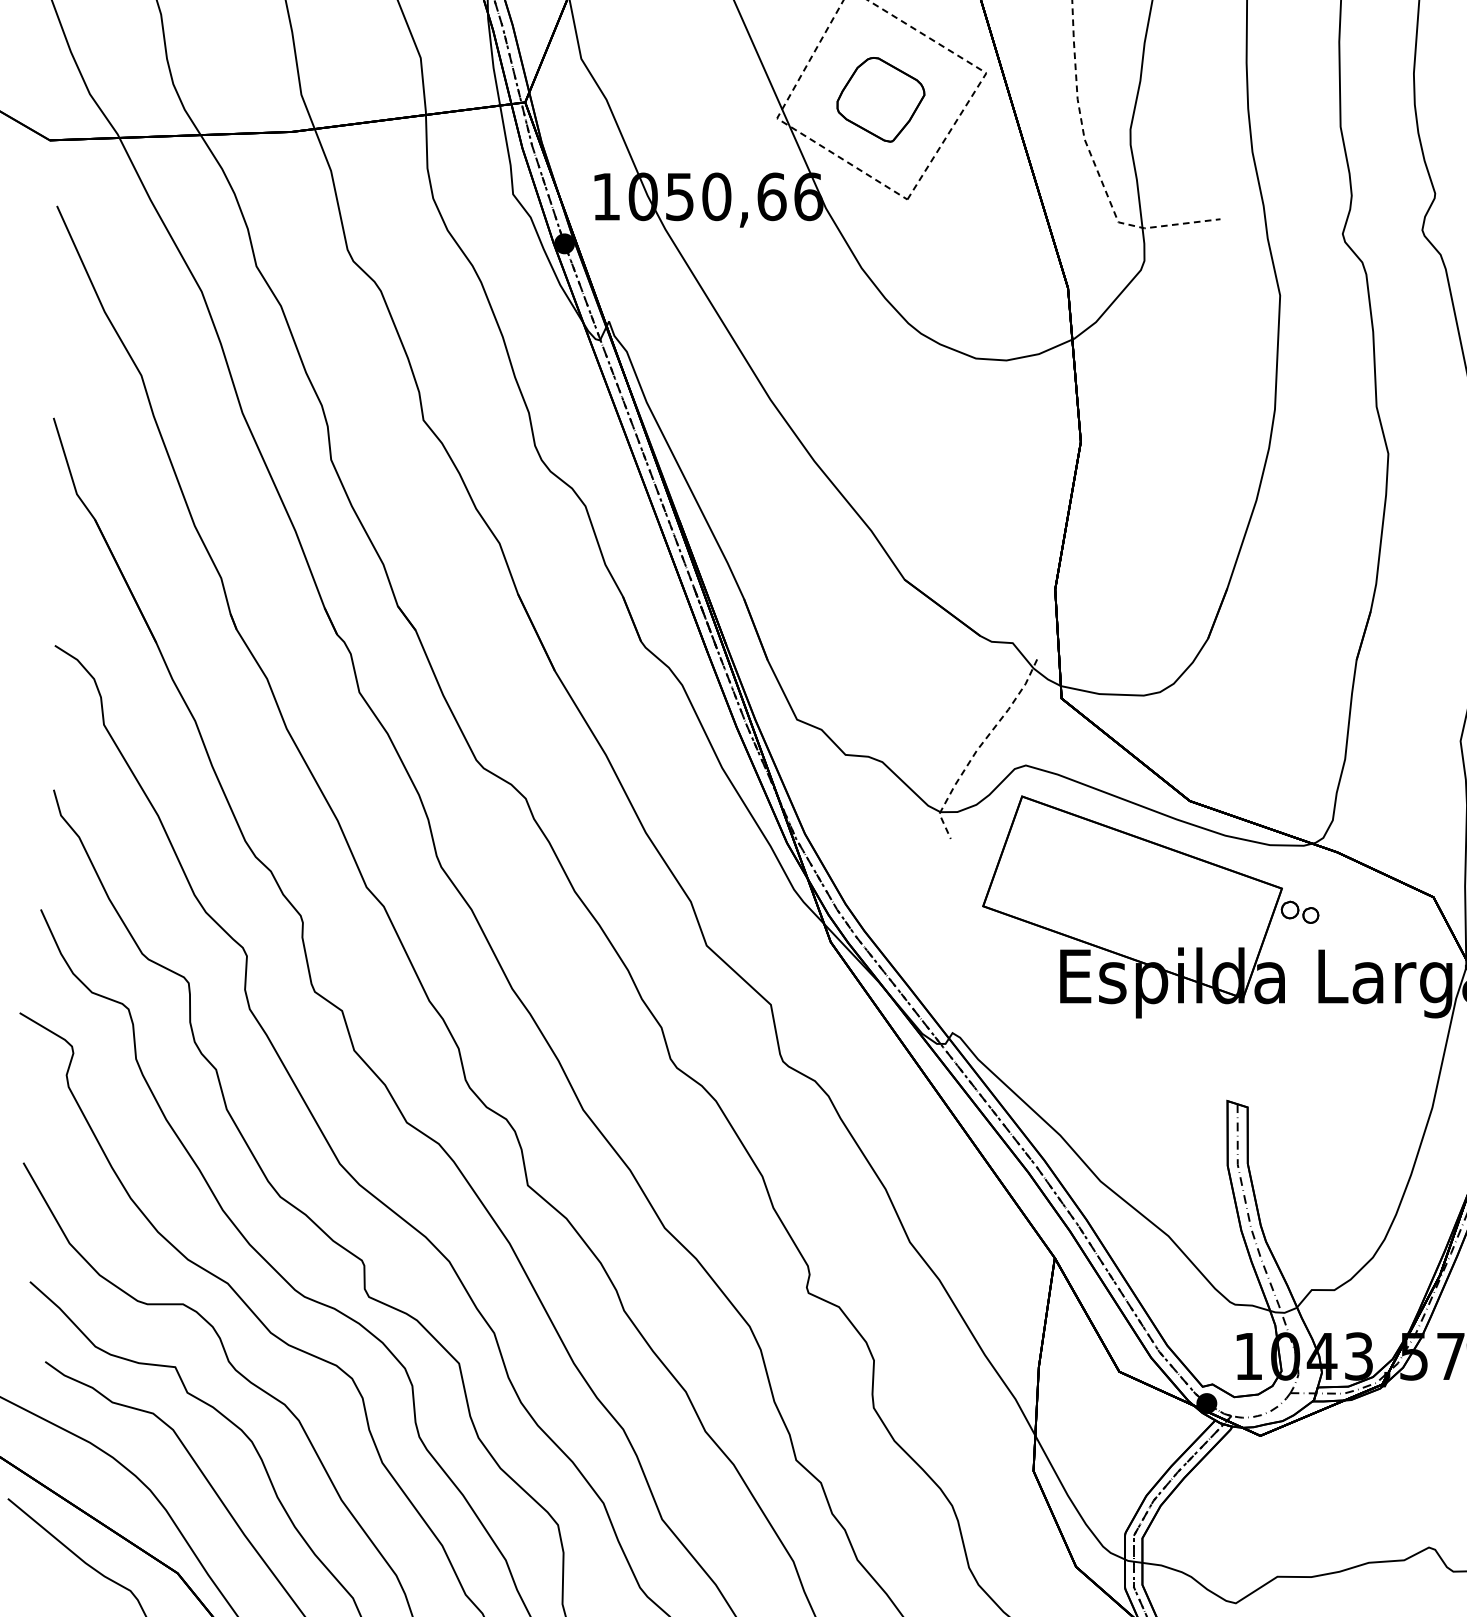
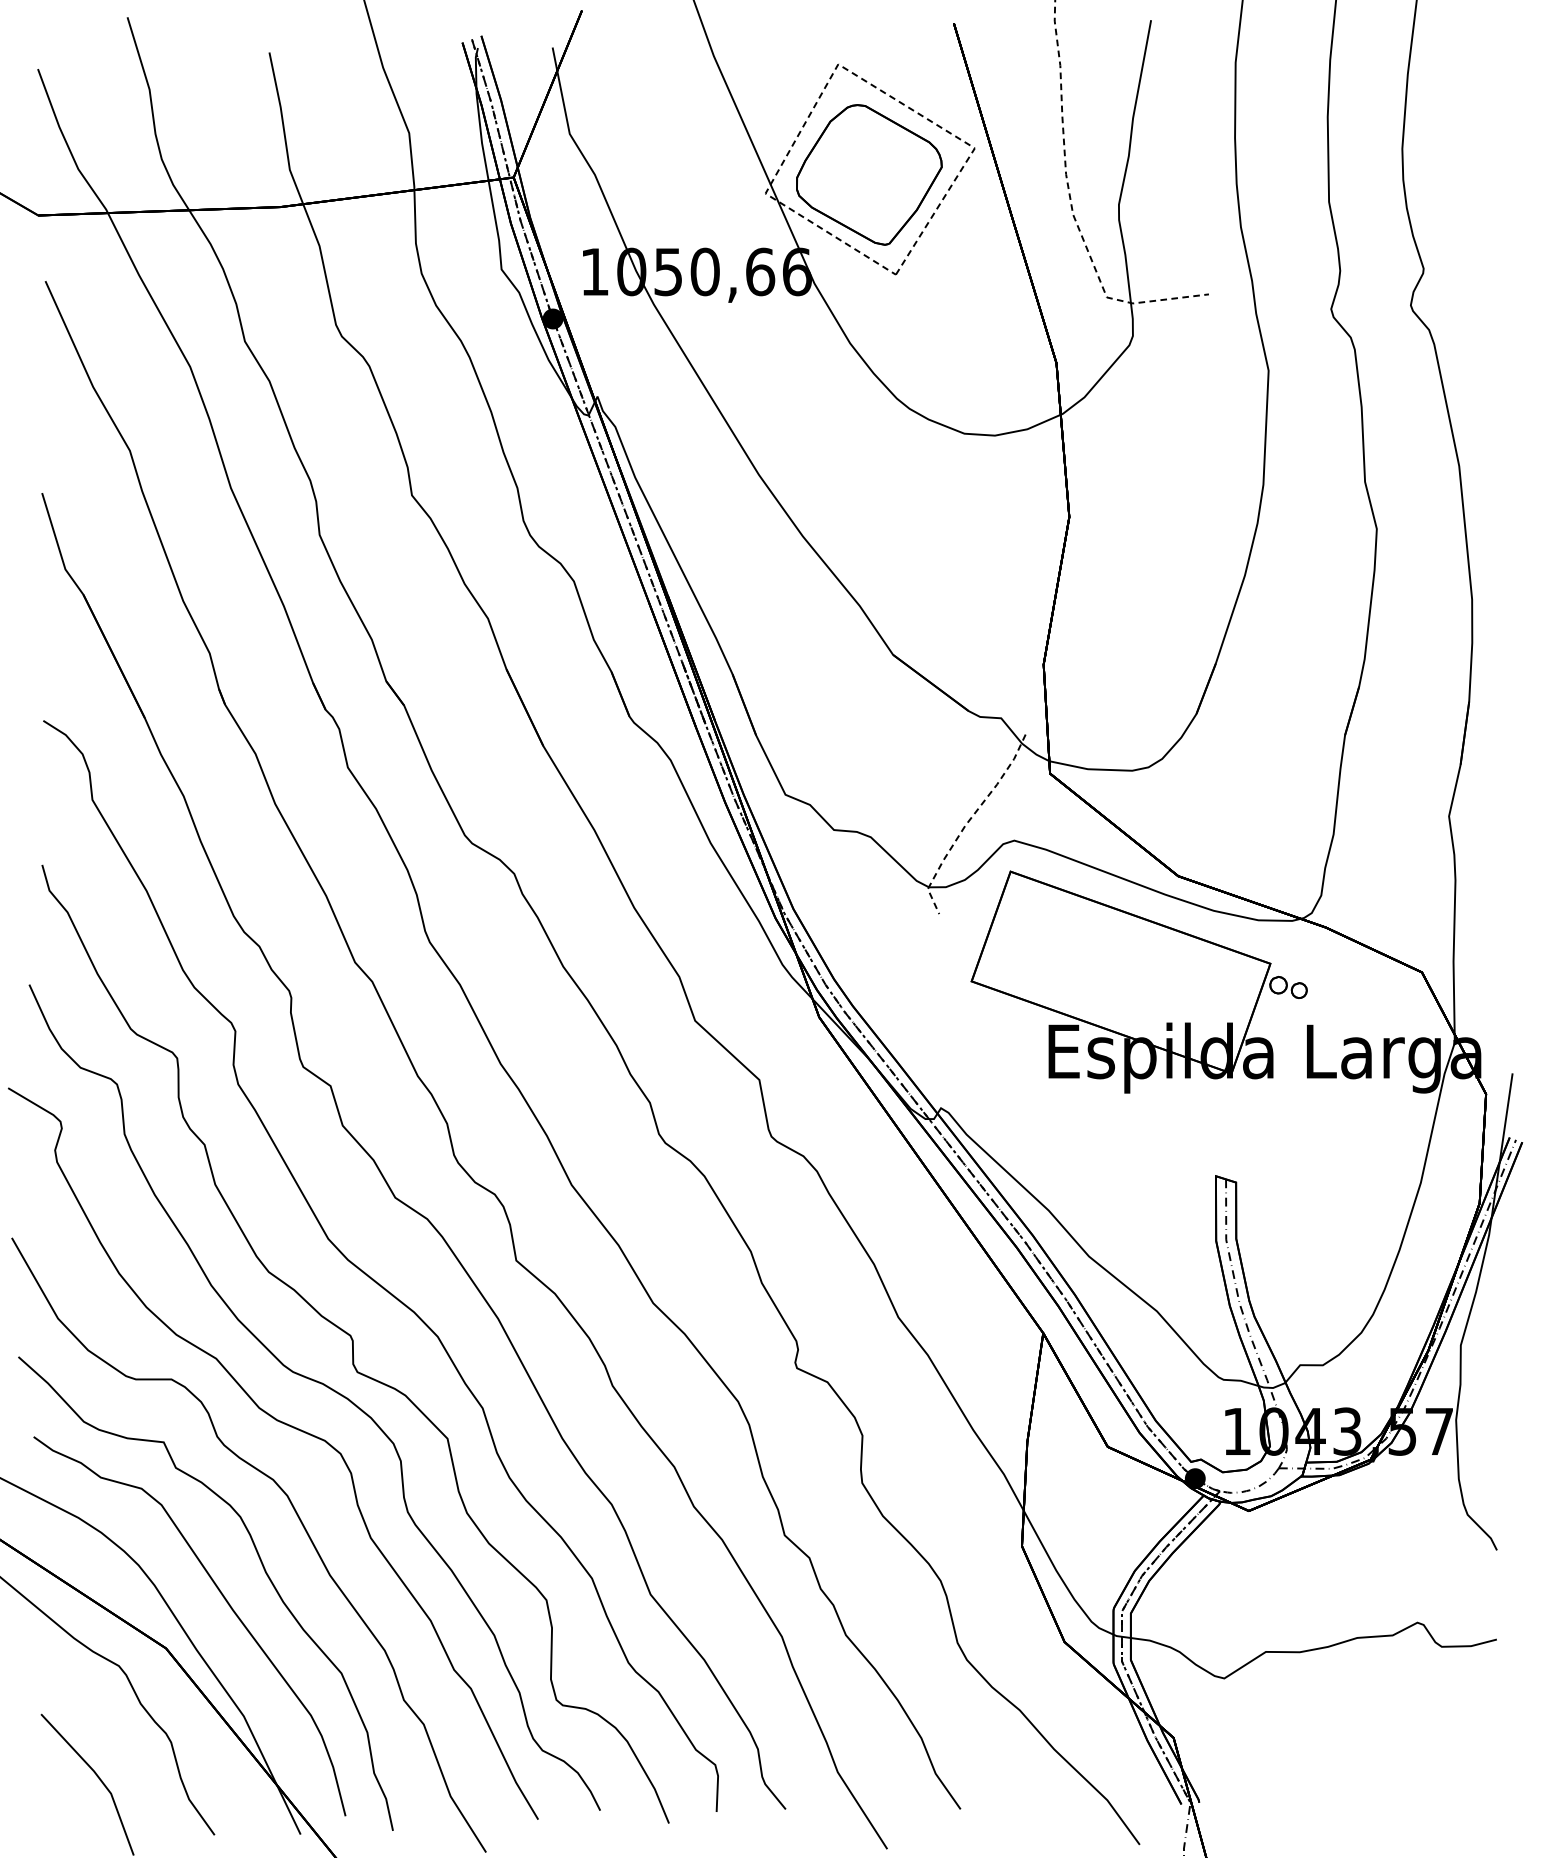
part: (881, 99) -> (869, 174), size x1.67

